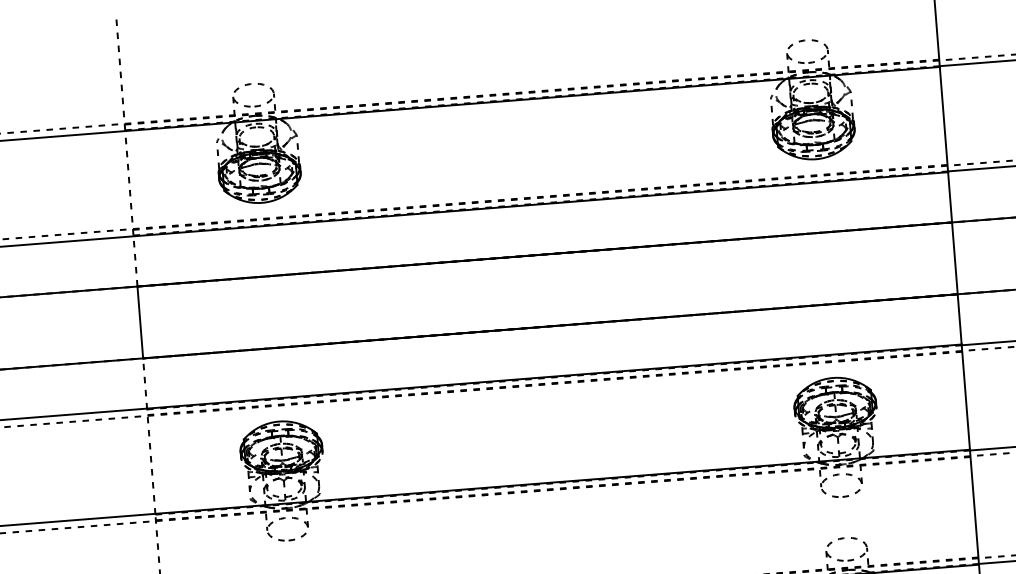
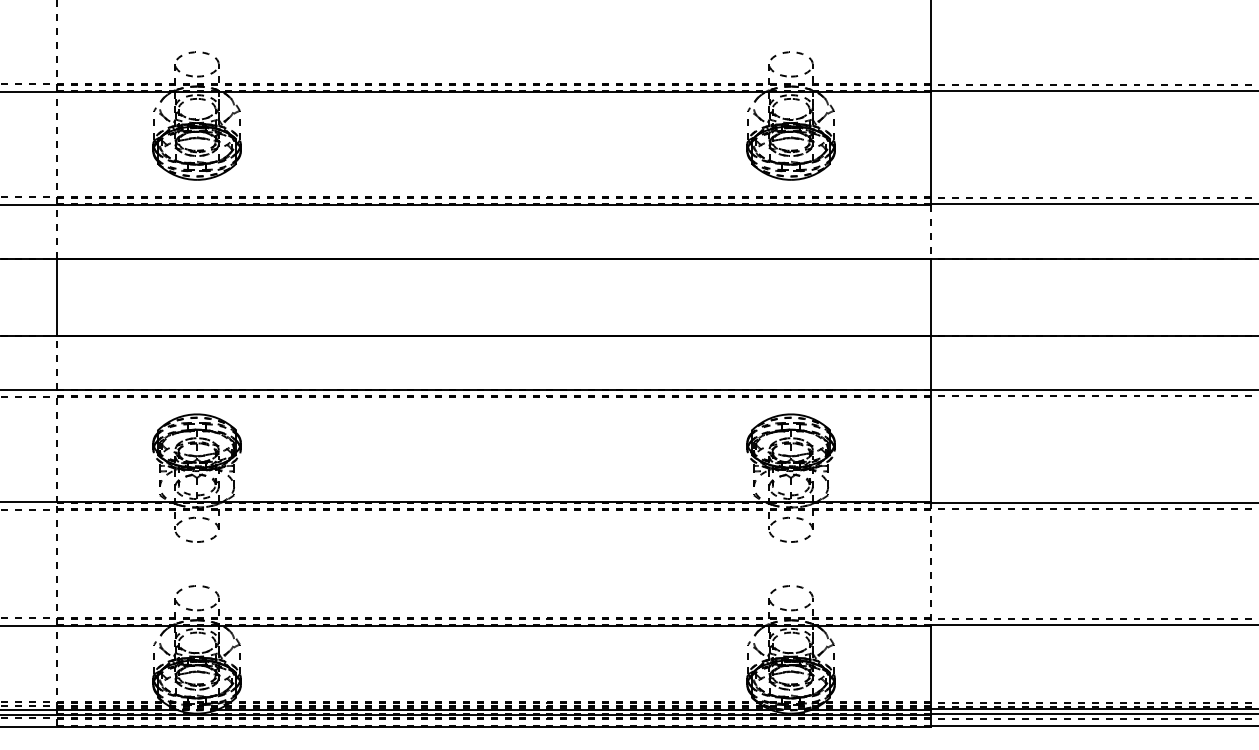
line: (949, 197) -> (930, 231), solid -> dashed
line: (974, 507) -> (930, 564), solid -> dashed

